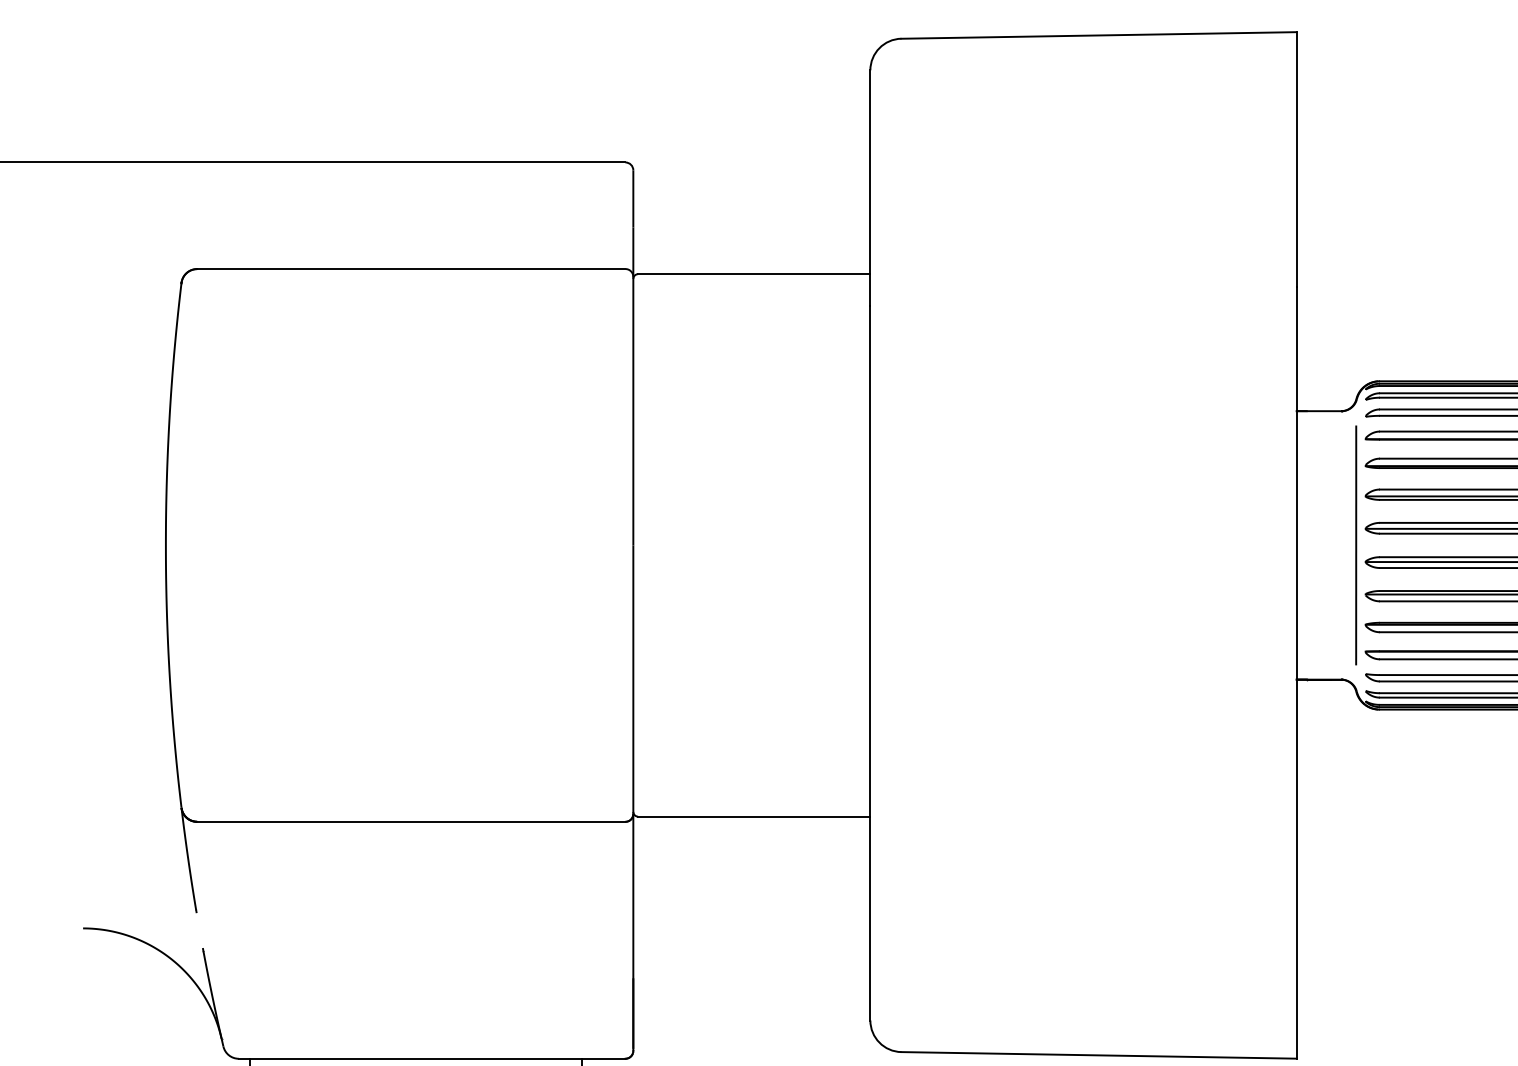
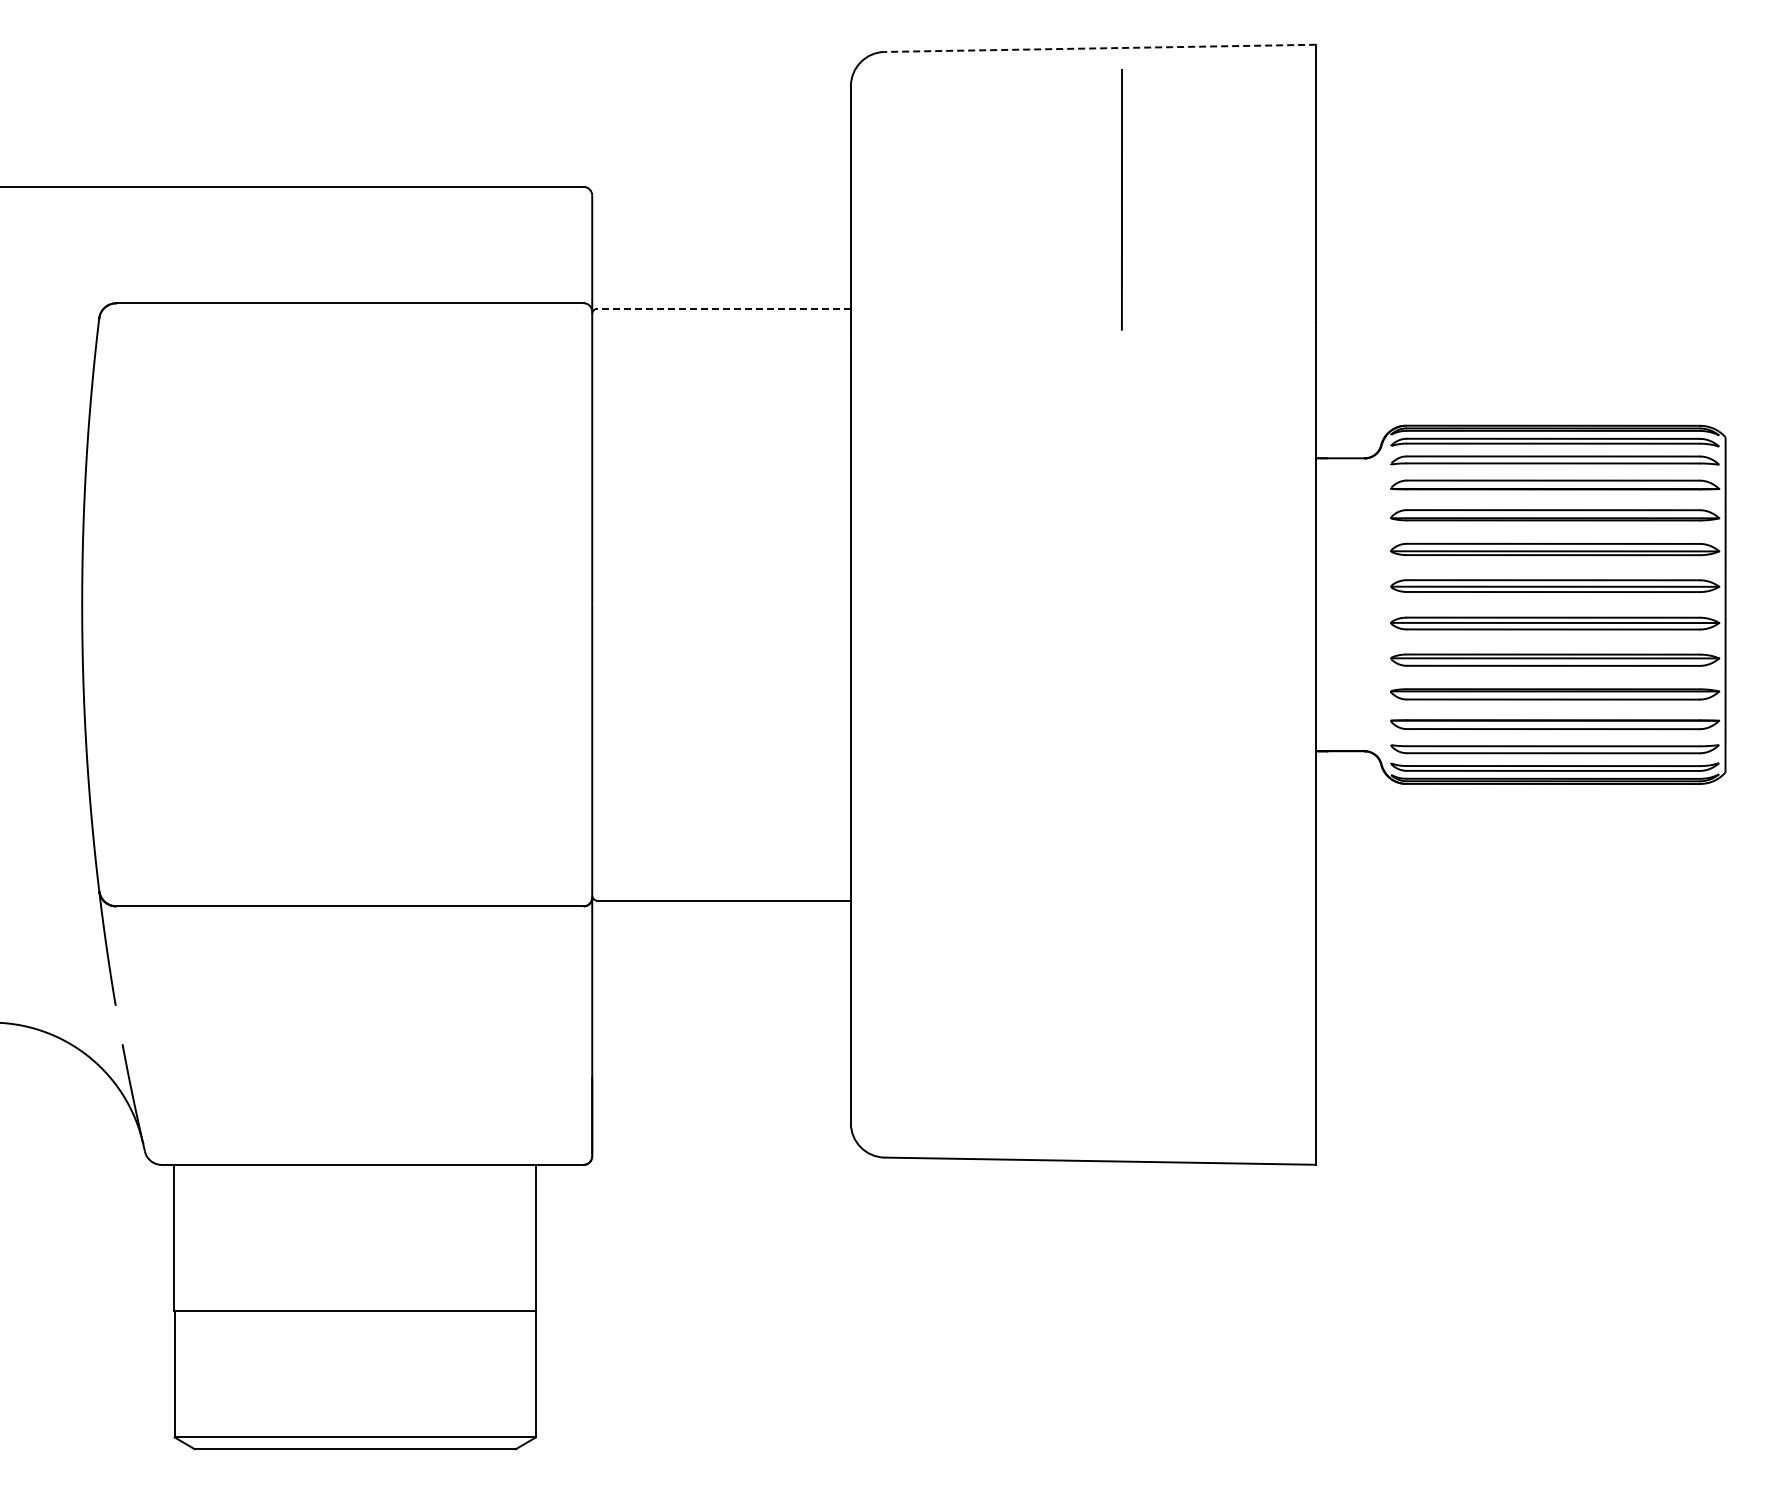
line: (1099, 35) -> (1100, 48), solid -> dashed
line: (754, 273) -> (724, 308), solid -> dashed
line: (1355, 545) -> (1121, 199), moved

